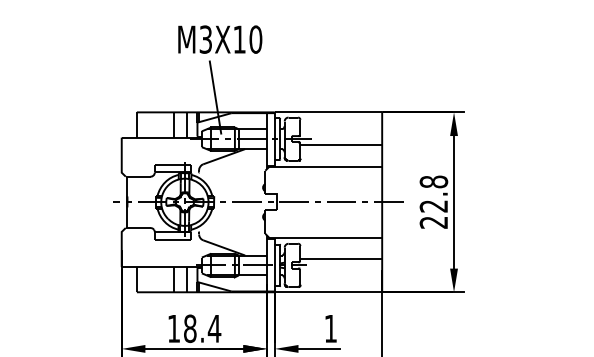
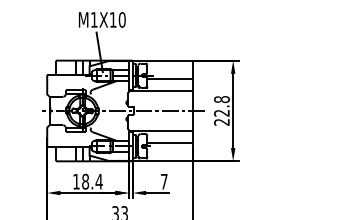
text: (204, 38) -> (93, 19), M3X10 -> M1X10
text: (331, 328) -> (164, 181), 1 -> 7

